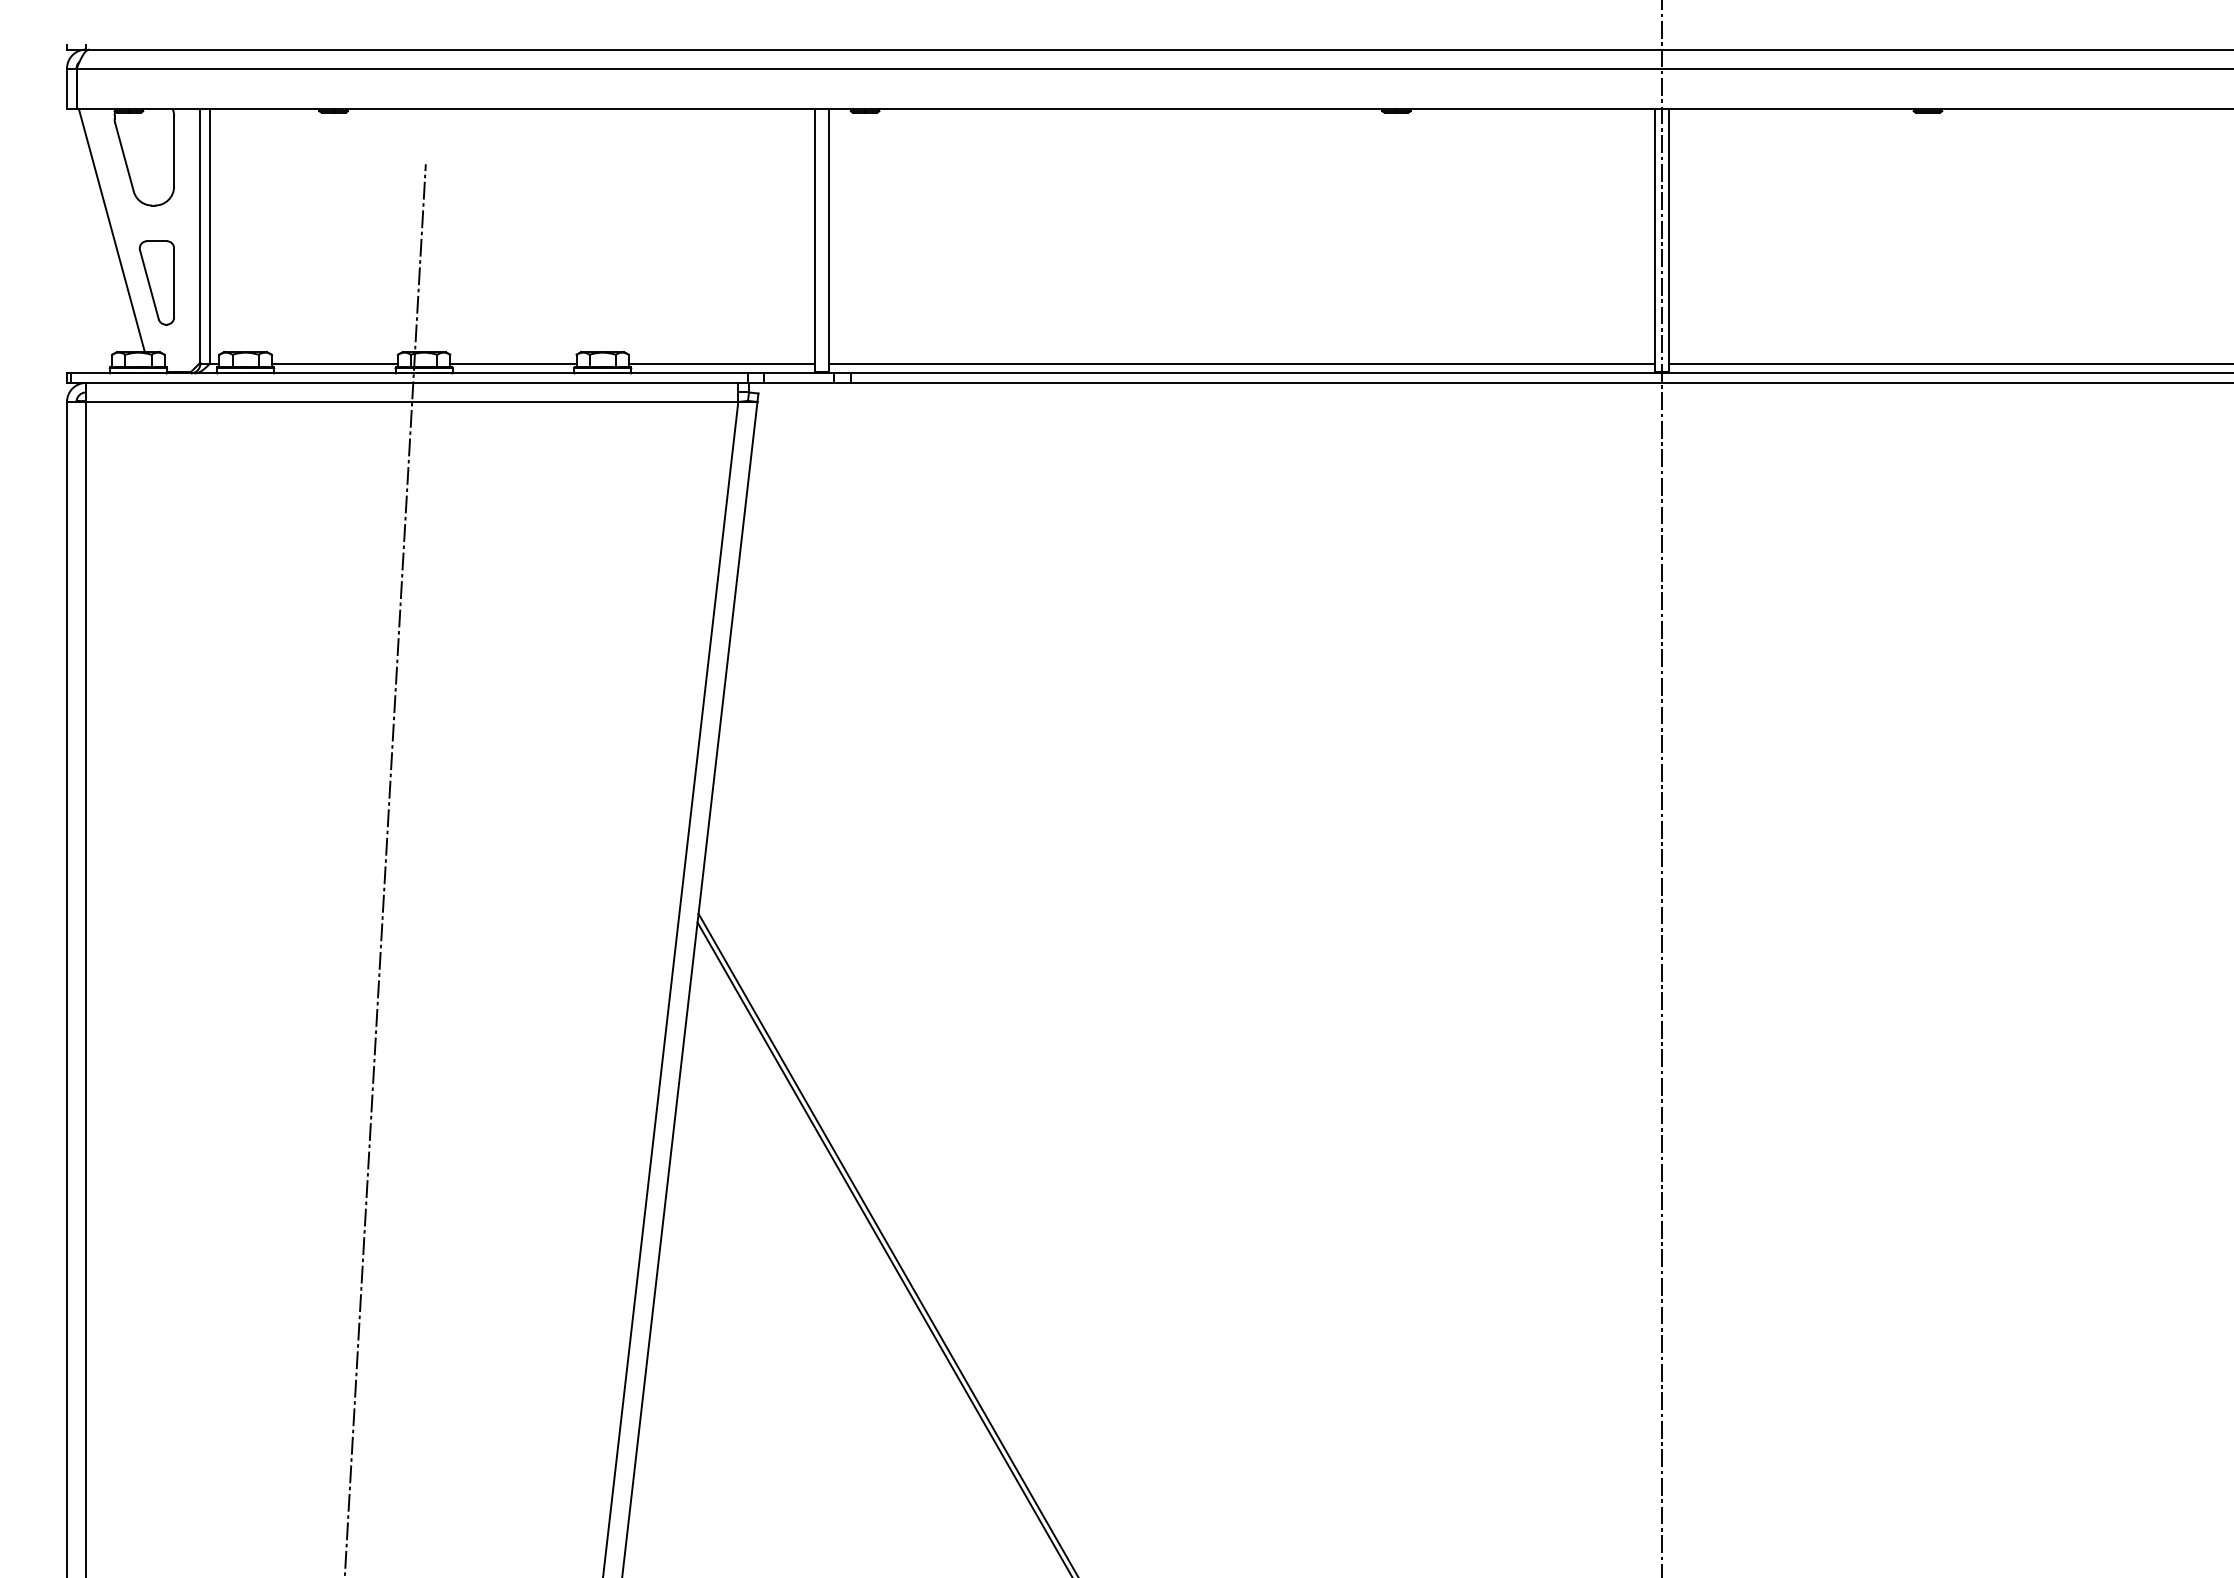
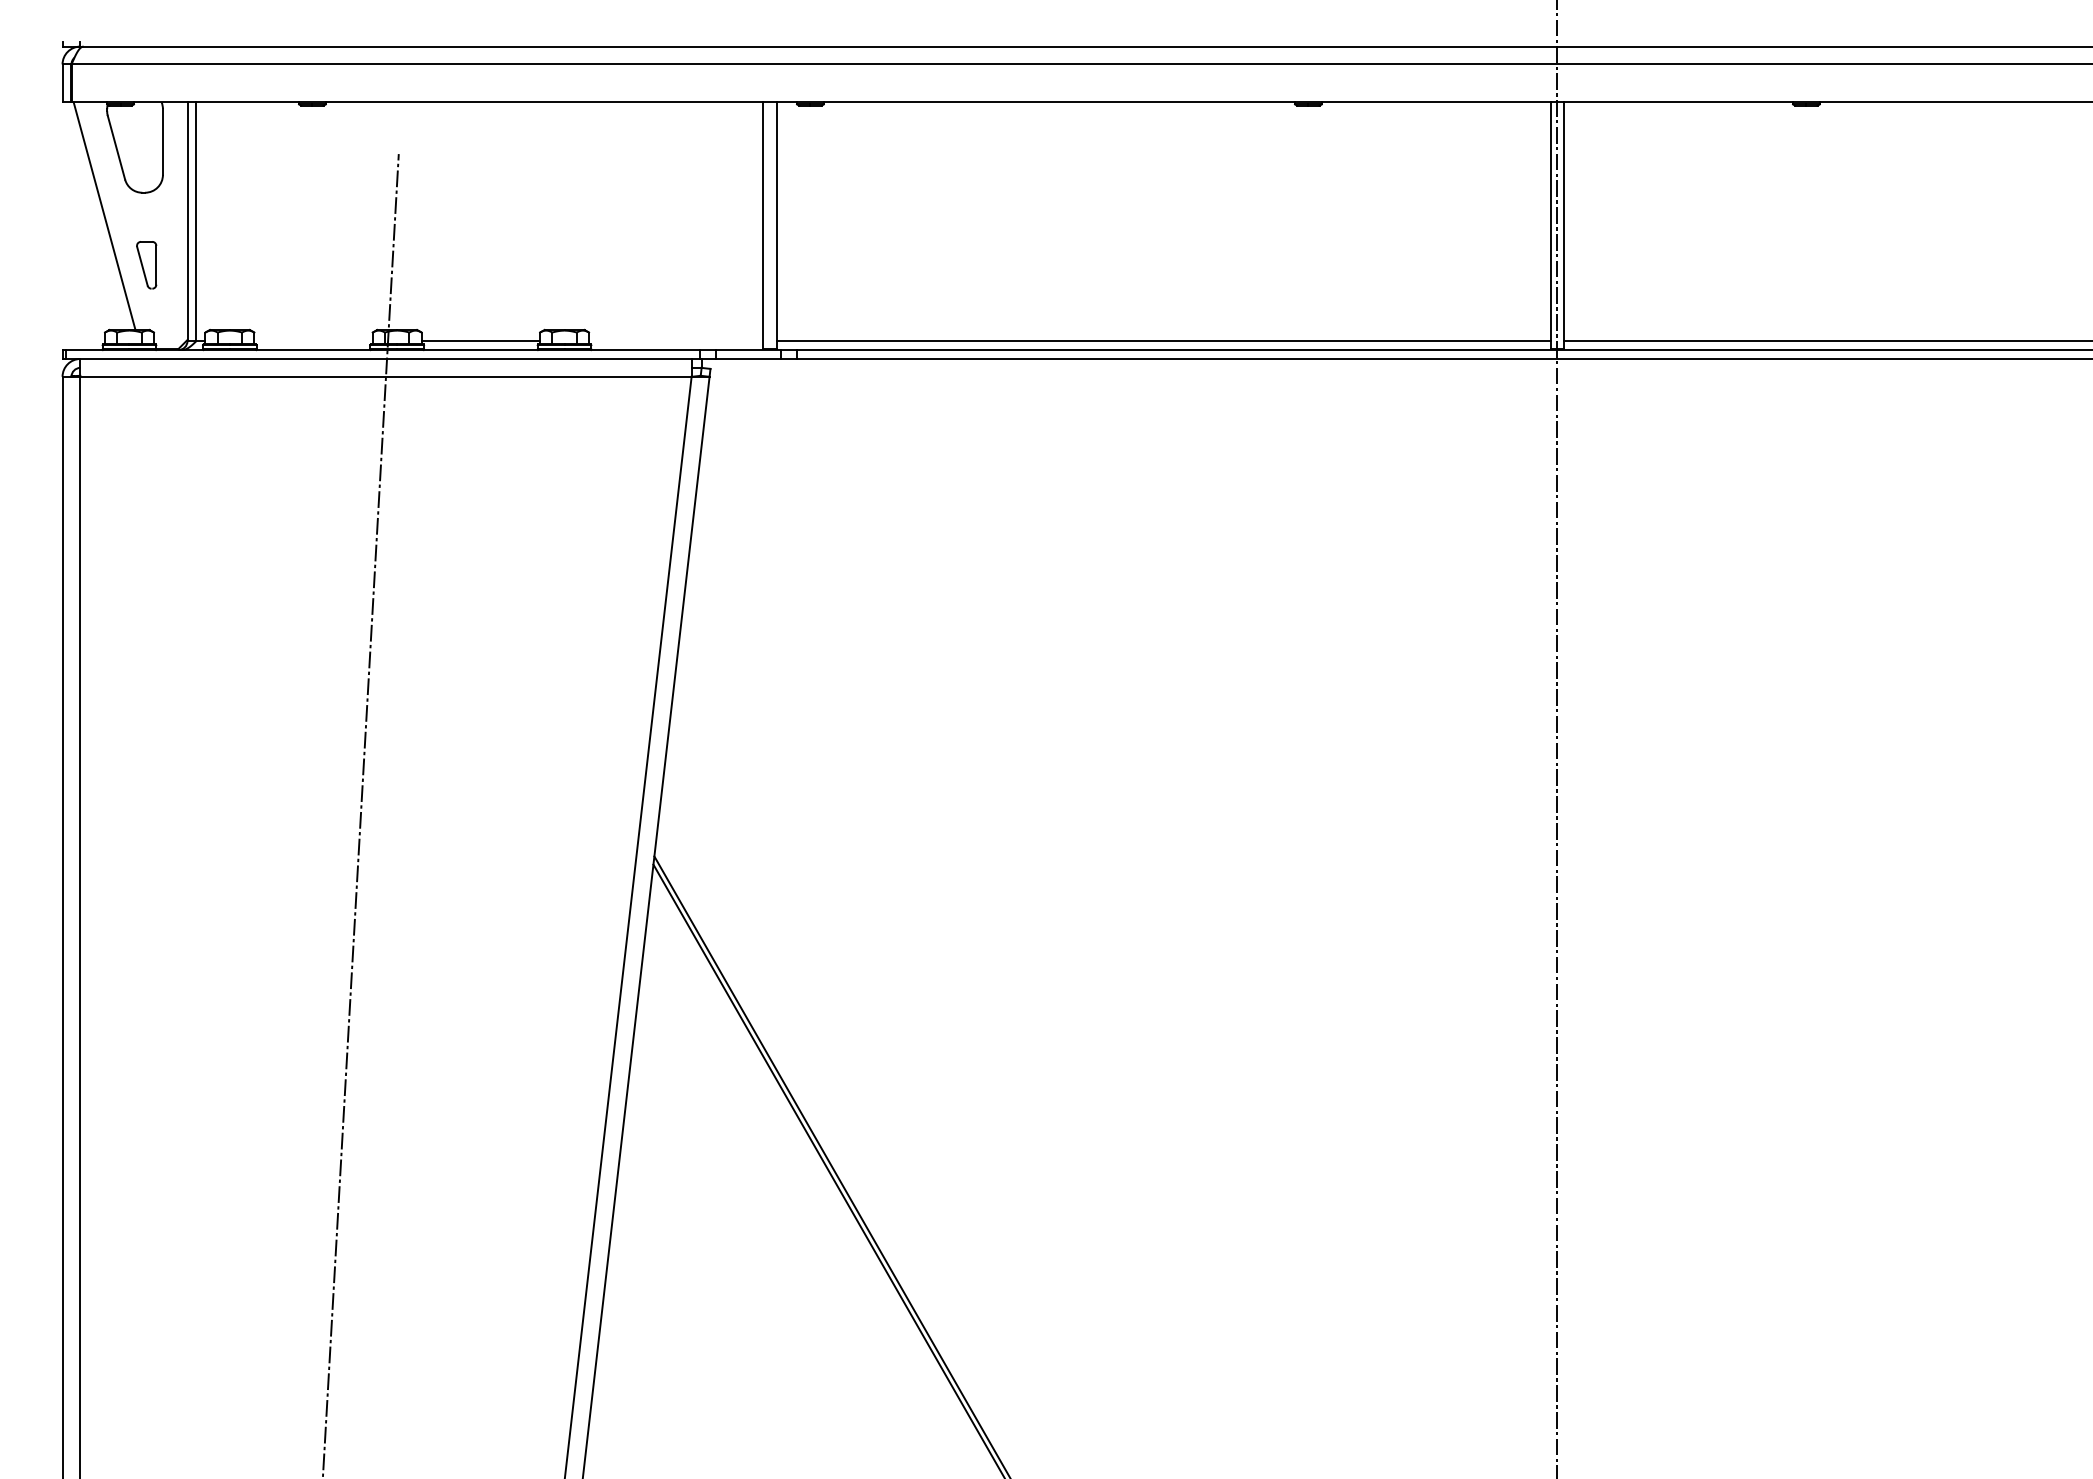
part: (156, 282) -> (146, 264), size x0.6
line: (334, 363) -> (313, 340), removed
line: (721, 363) -> (675, 340), removed

